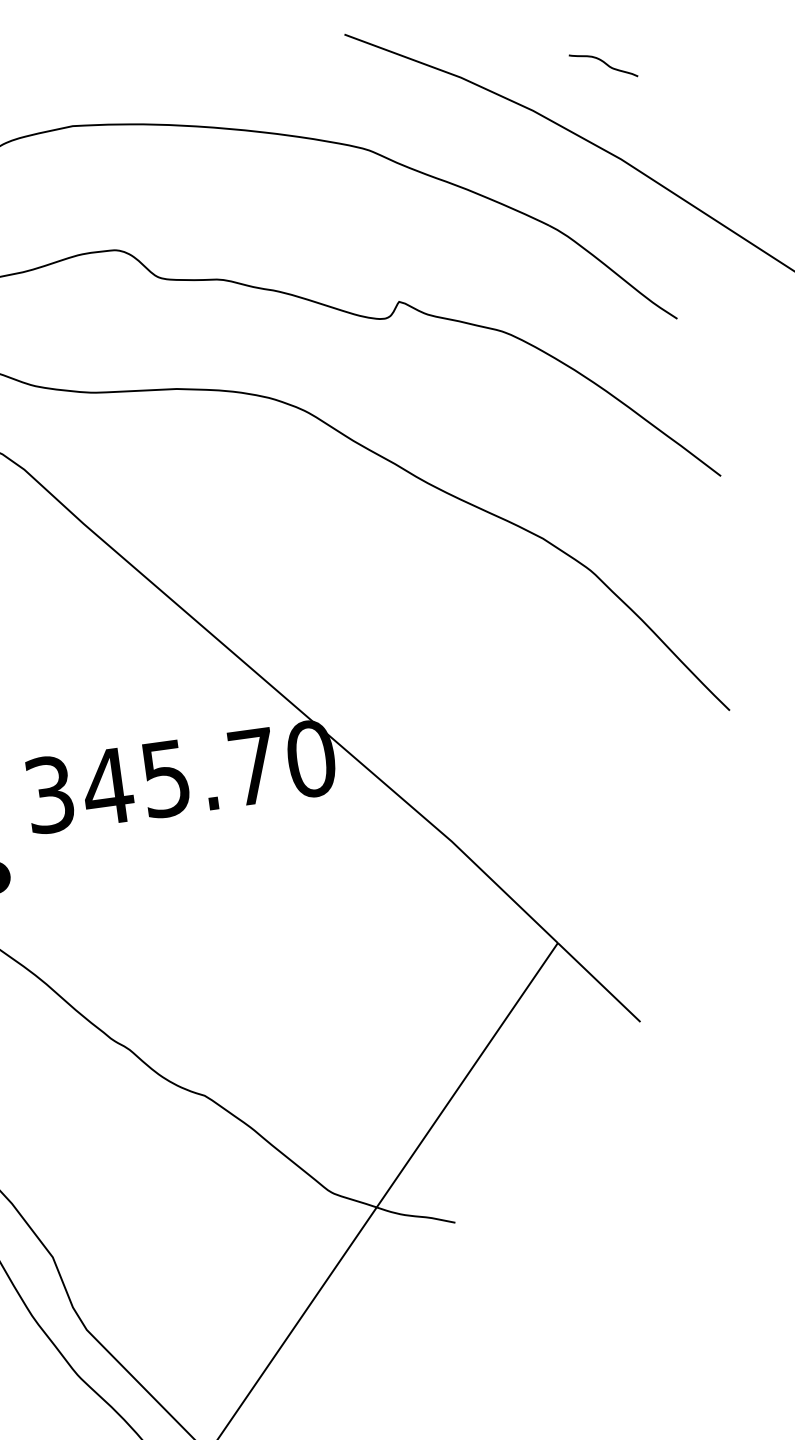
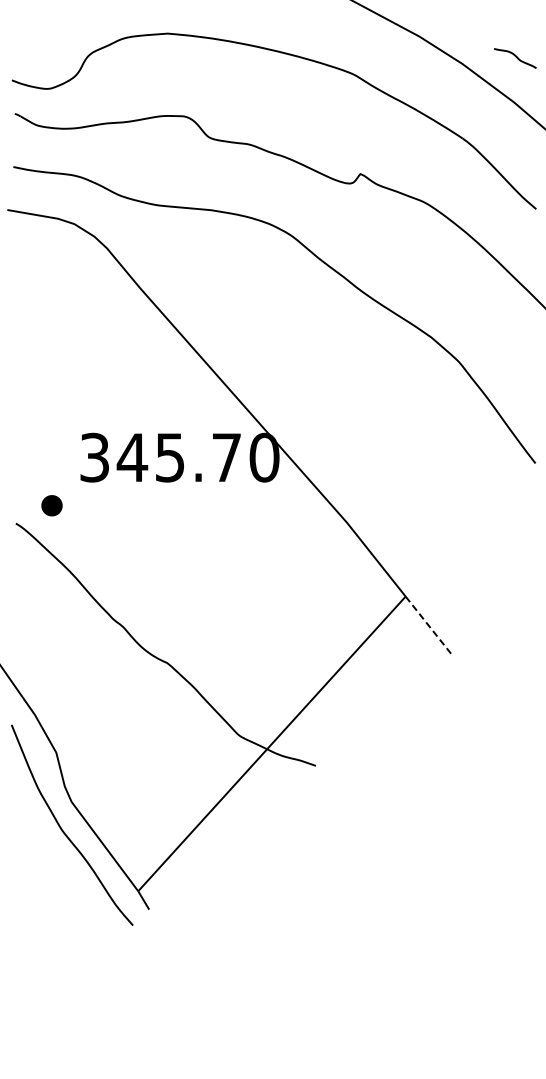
curve: (603, 64) -> (515, 57), moved
line: (599, 982) -> (428, 625), solid -> dashed

